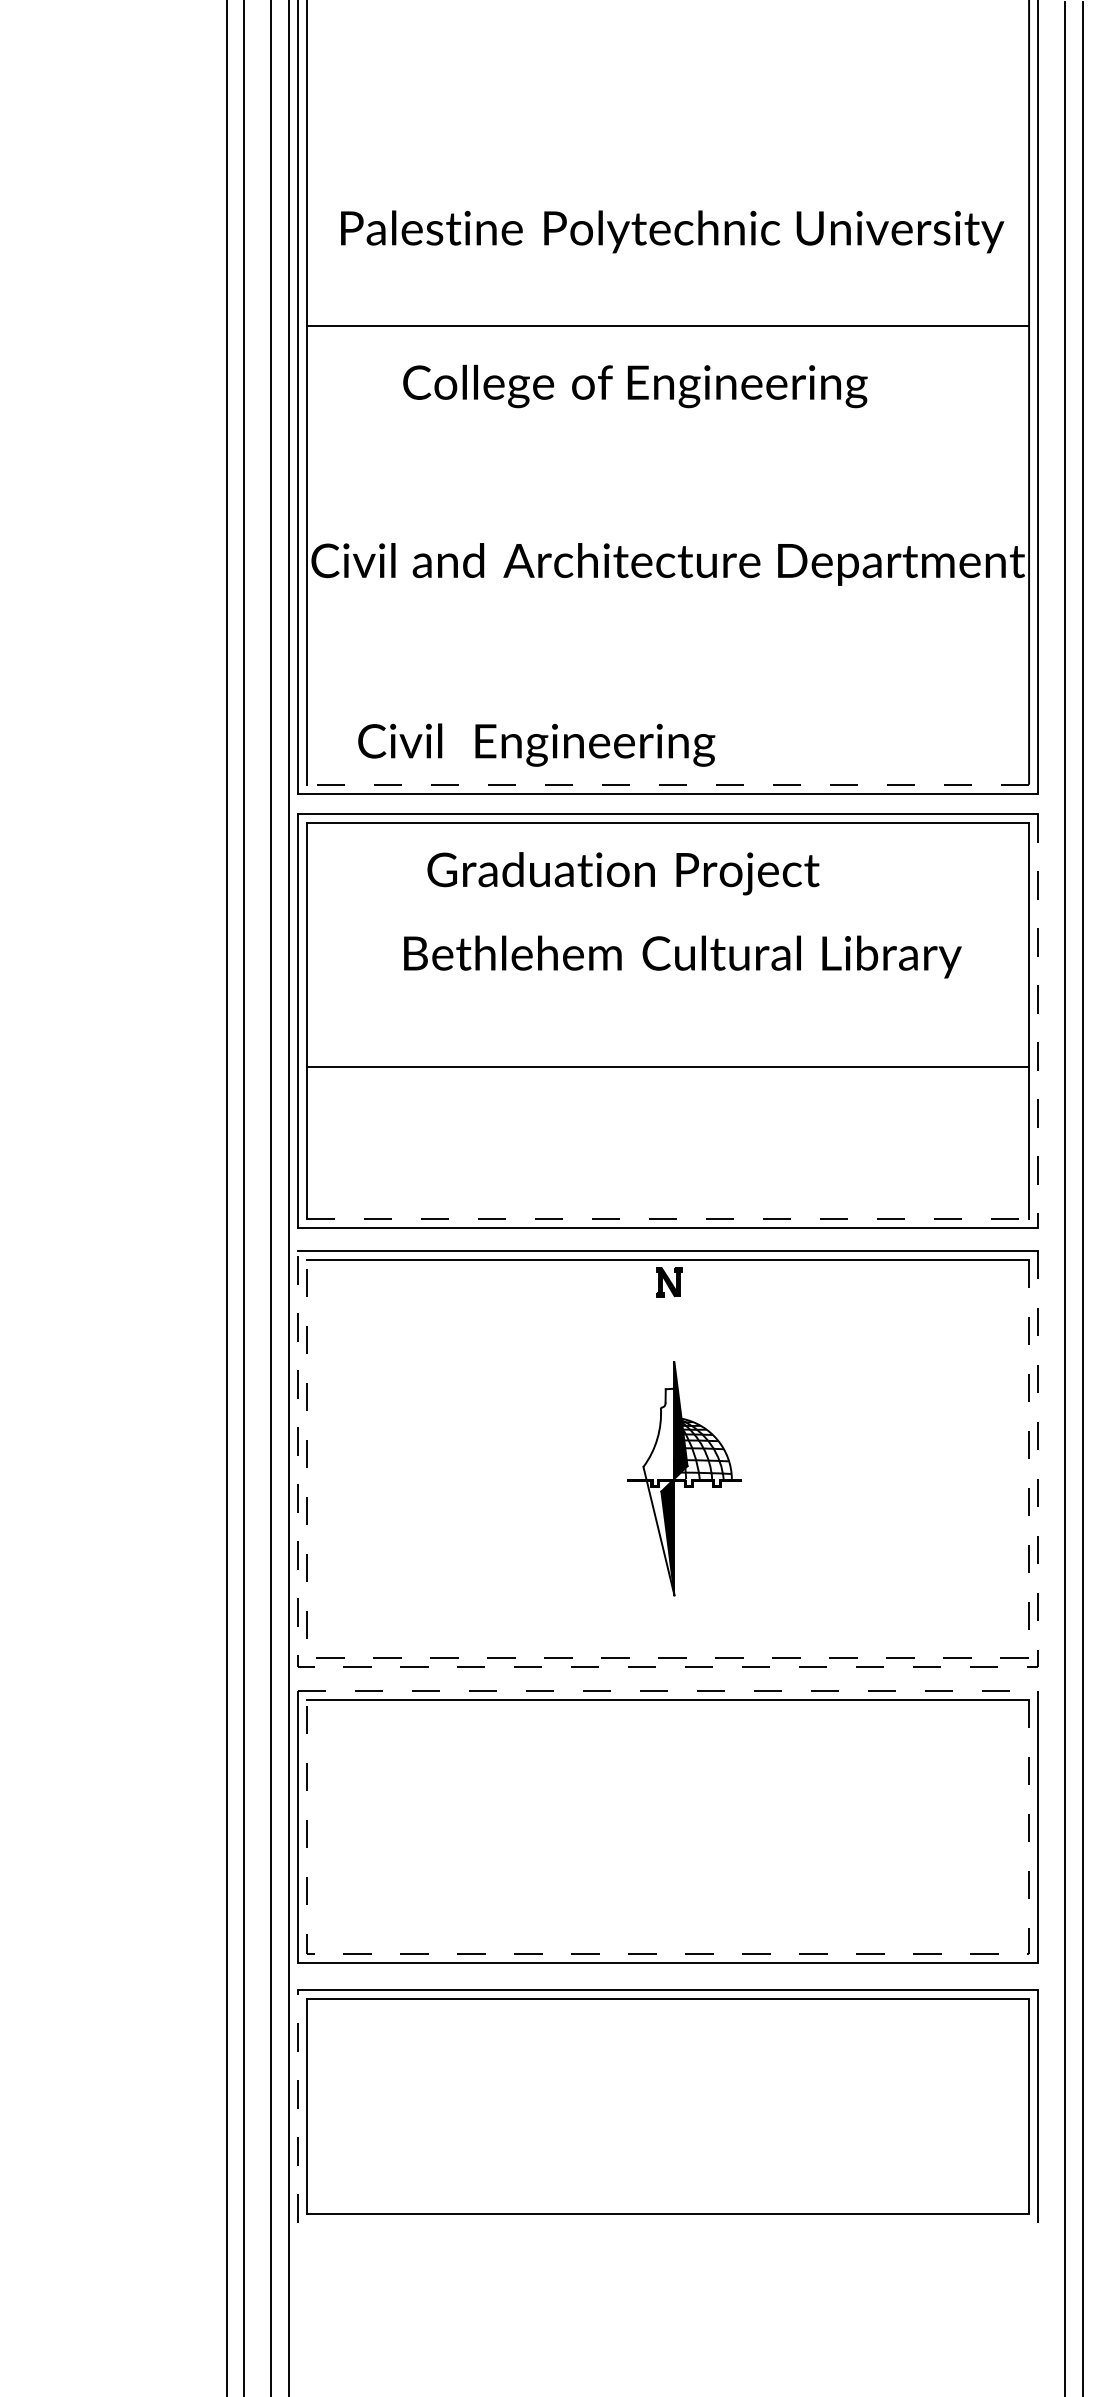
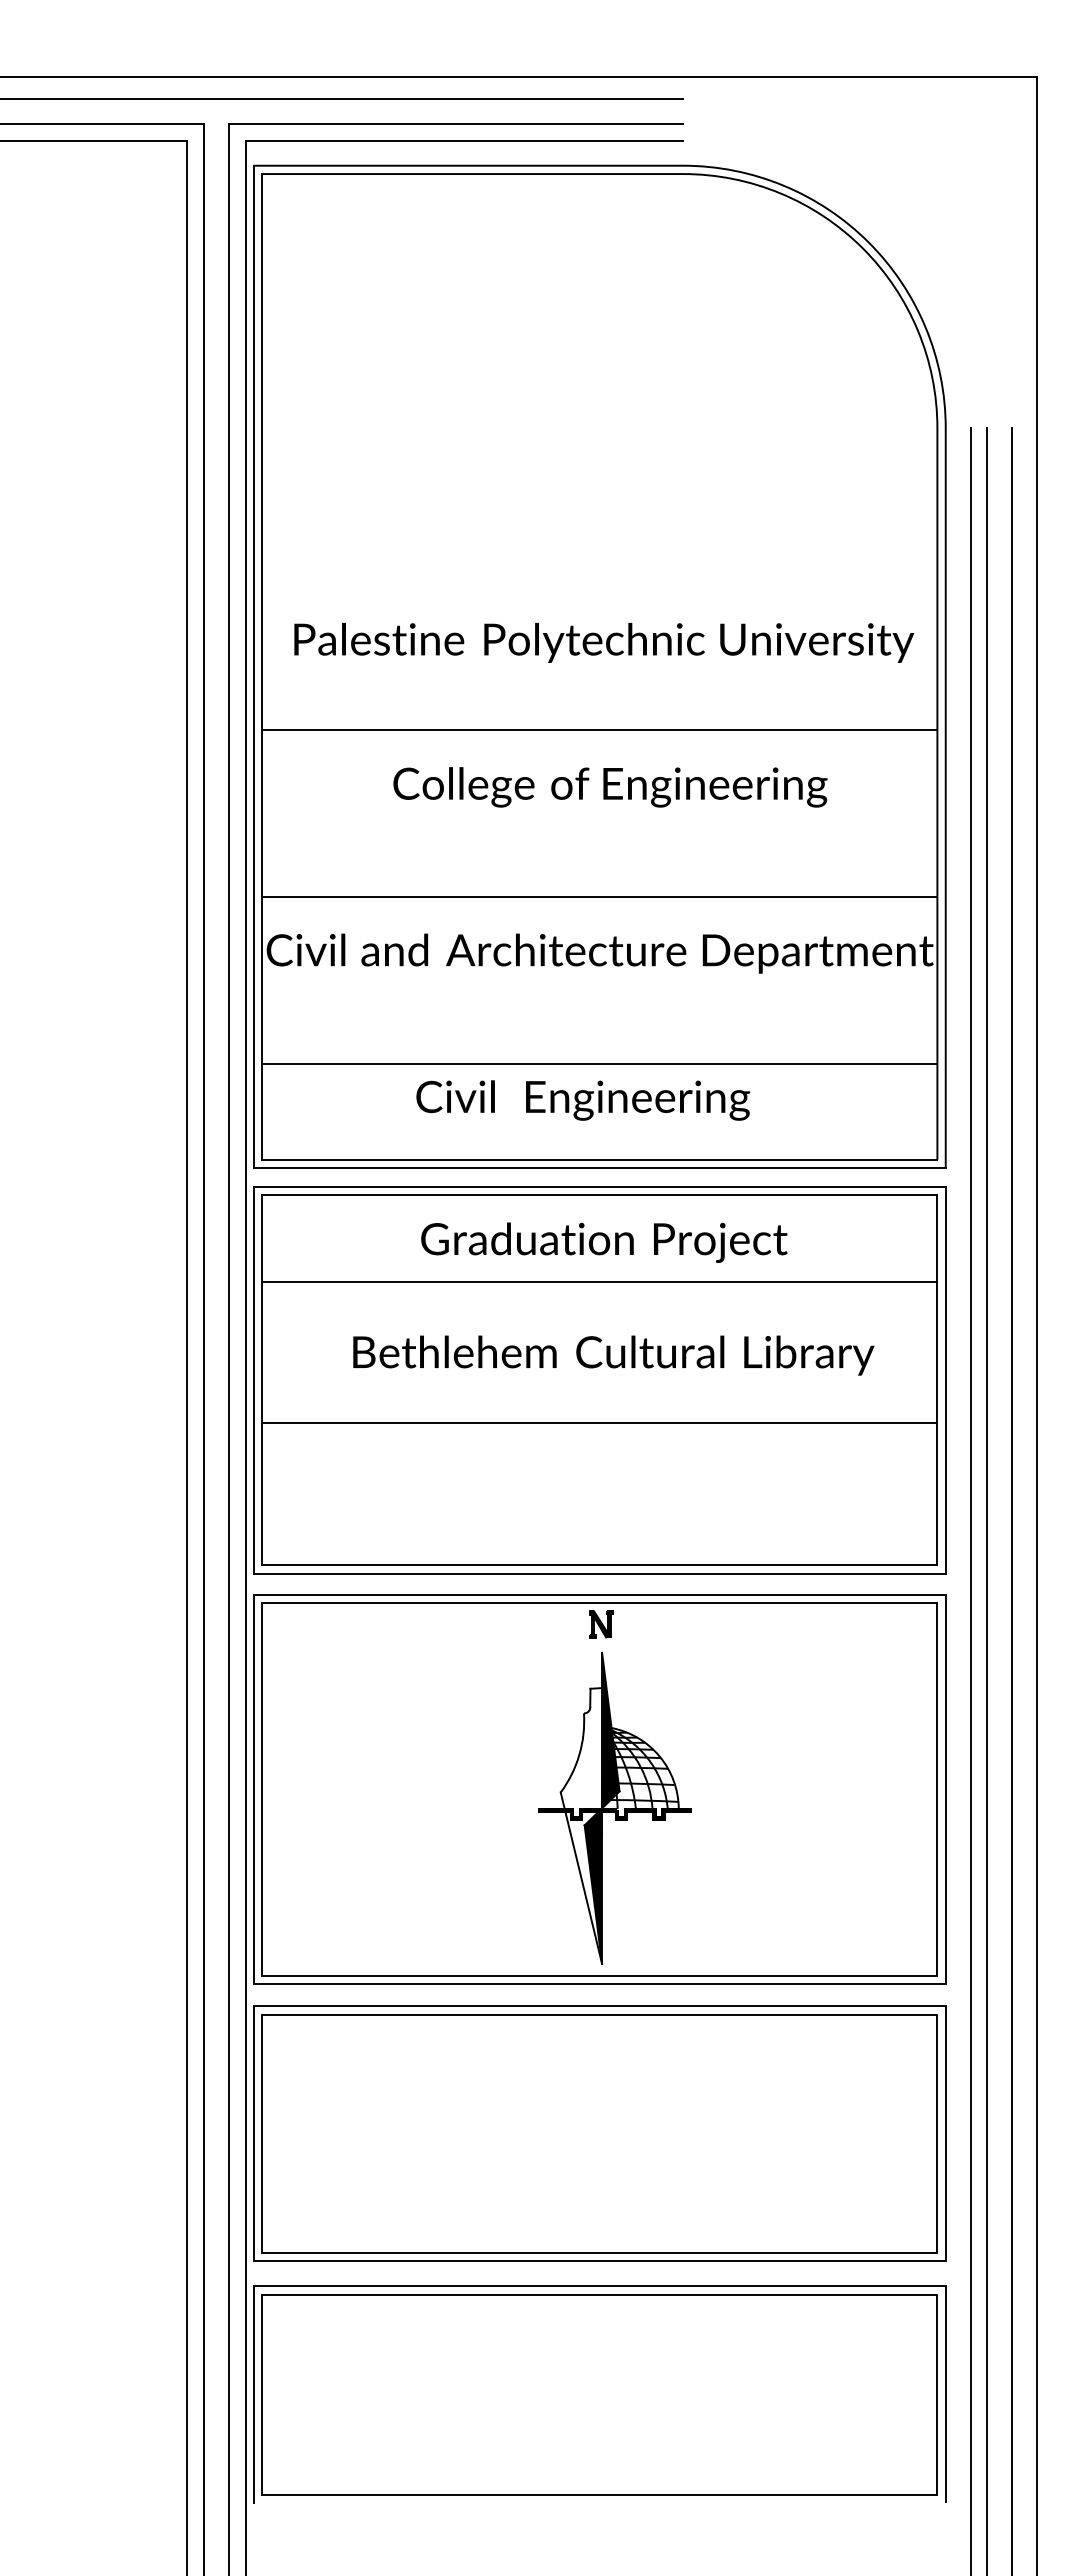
text: (635, 386) -> (610, 787), moved
line: (667, 504) -> (599, 897), added
line: (667, 681) -> (599, 1063), added
text: (536, 745) -> (583, 1100), moved
line: (667, 784) -> (599, 1159), dashed -> solid
text: (623, 873) -> (604, 1242), moved
line: (667, 916) -> (599, 1282), added
text: (682, 956) -> (613, 1355), moved
line: (1037, 1021) -> (945, 1380), dashed -> solid
line: (668, 1219) -> (600, 1565), dashed -> solid
part: (683, 1478) -> (614, 1807), size x1.43
line: (667, 1657) -> (599, 1975), dashed -> solid
line: (667, 1667) -> (599, 1984), dashed -> solid
line: (667, 1690) -> (599, 2006), dashed -> solid
line: (667, 1954) -> (599, 2252), dashed -> solid
line: (298, 2106) -> (254, 2394), dashed -> solid

